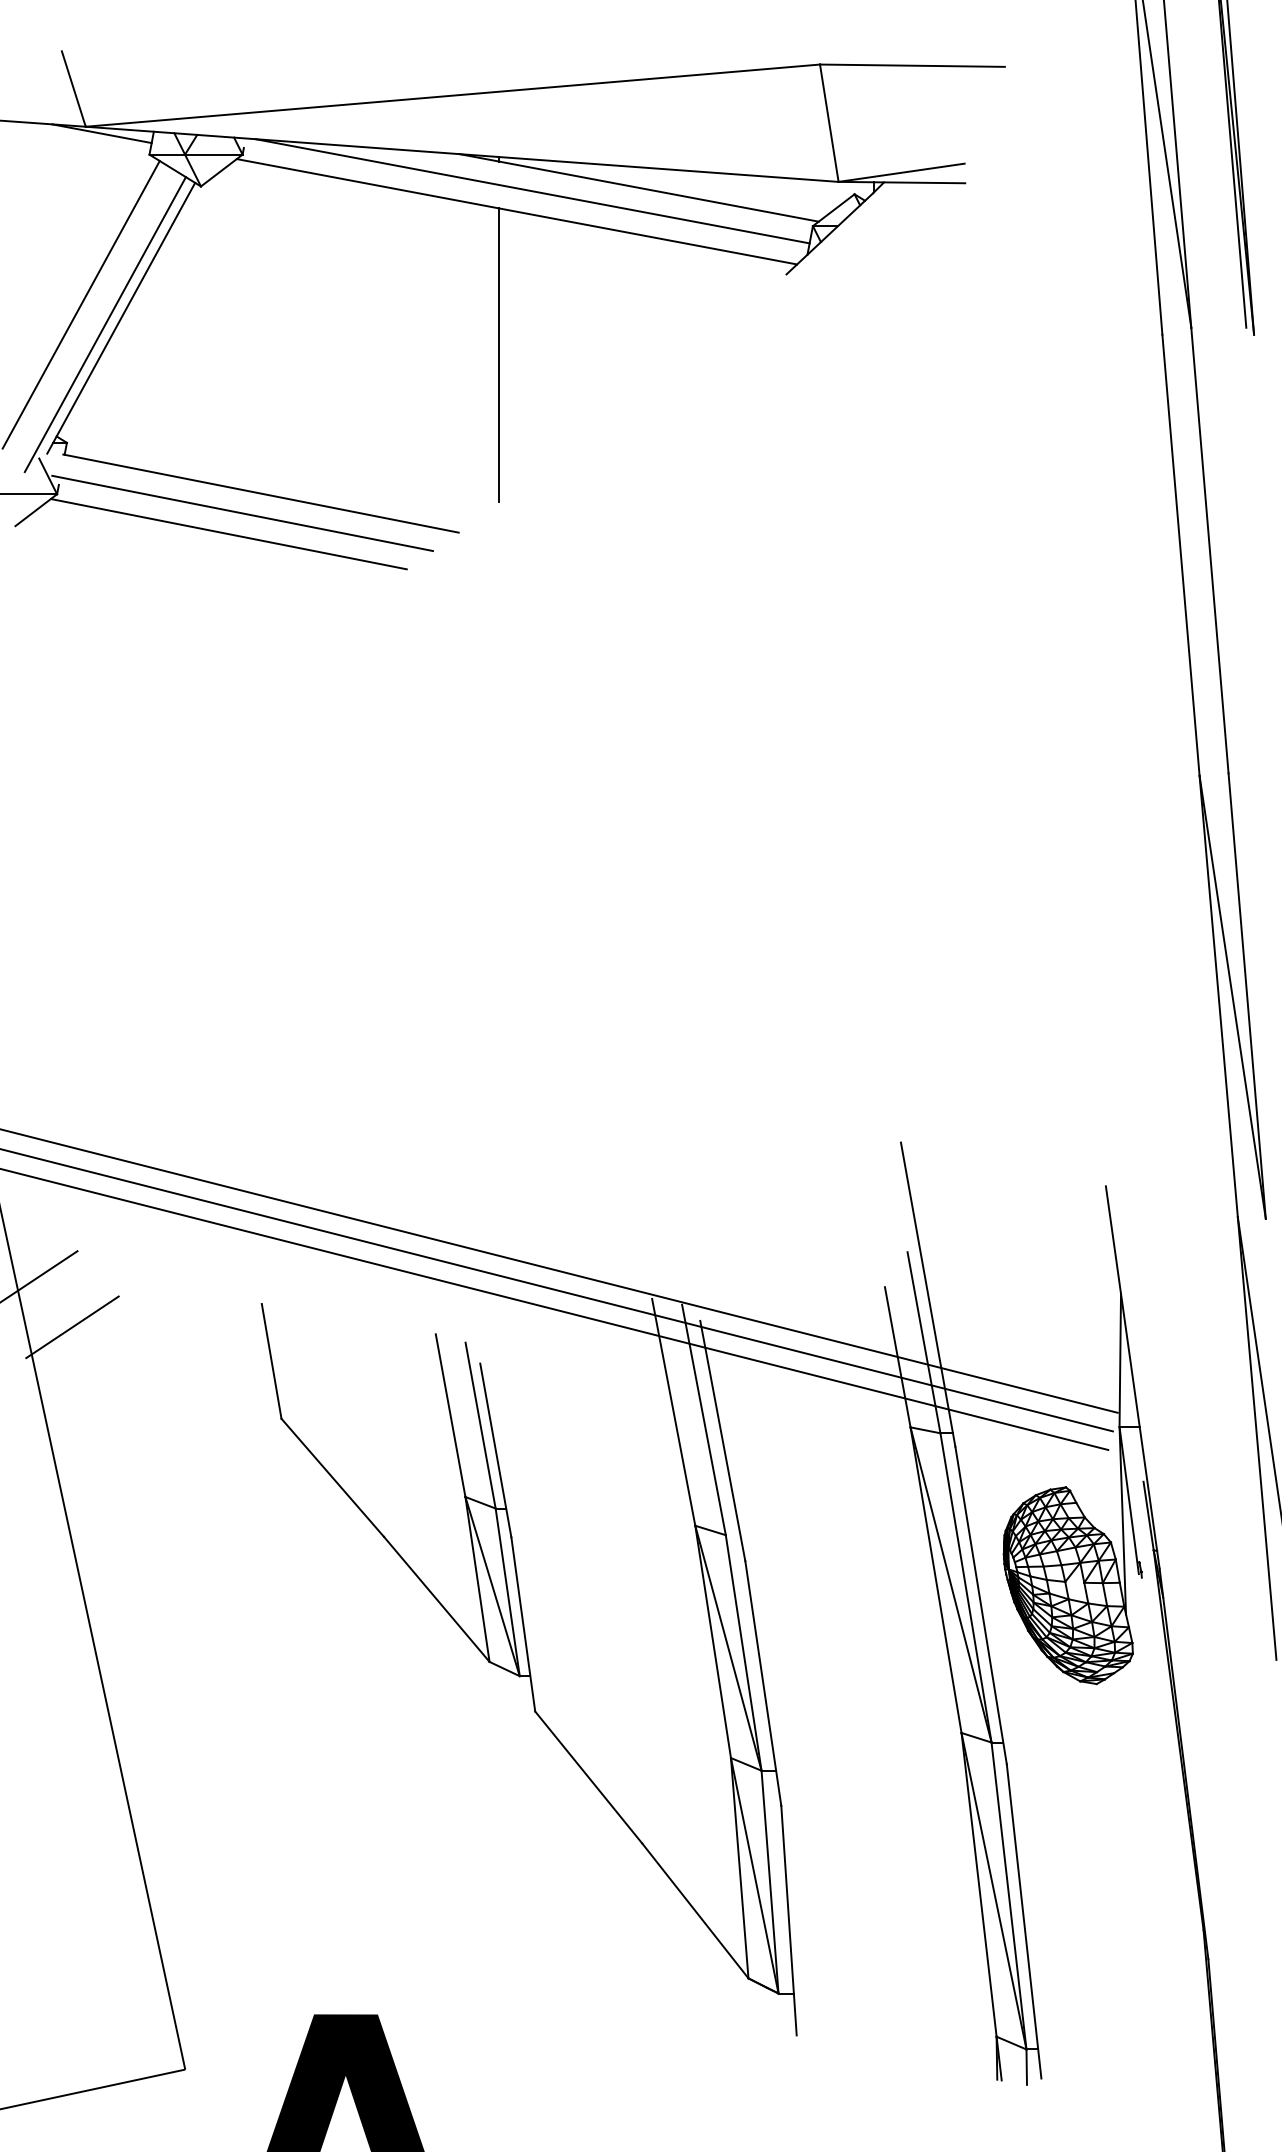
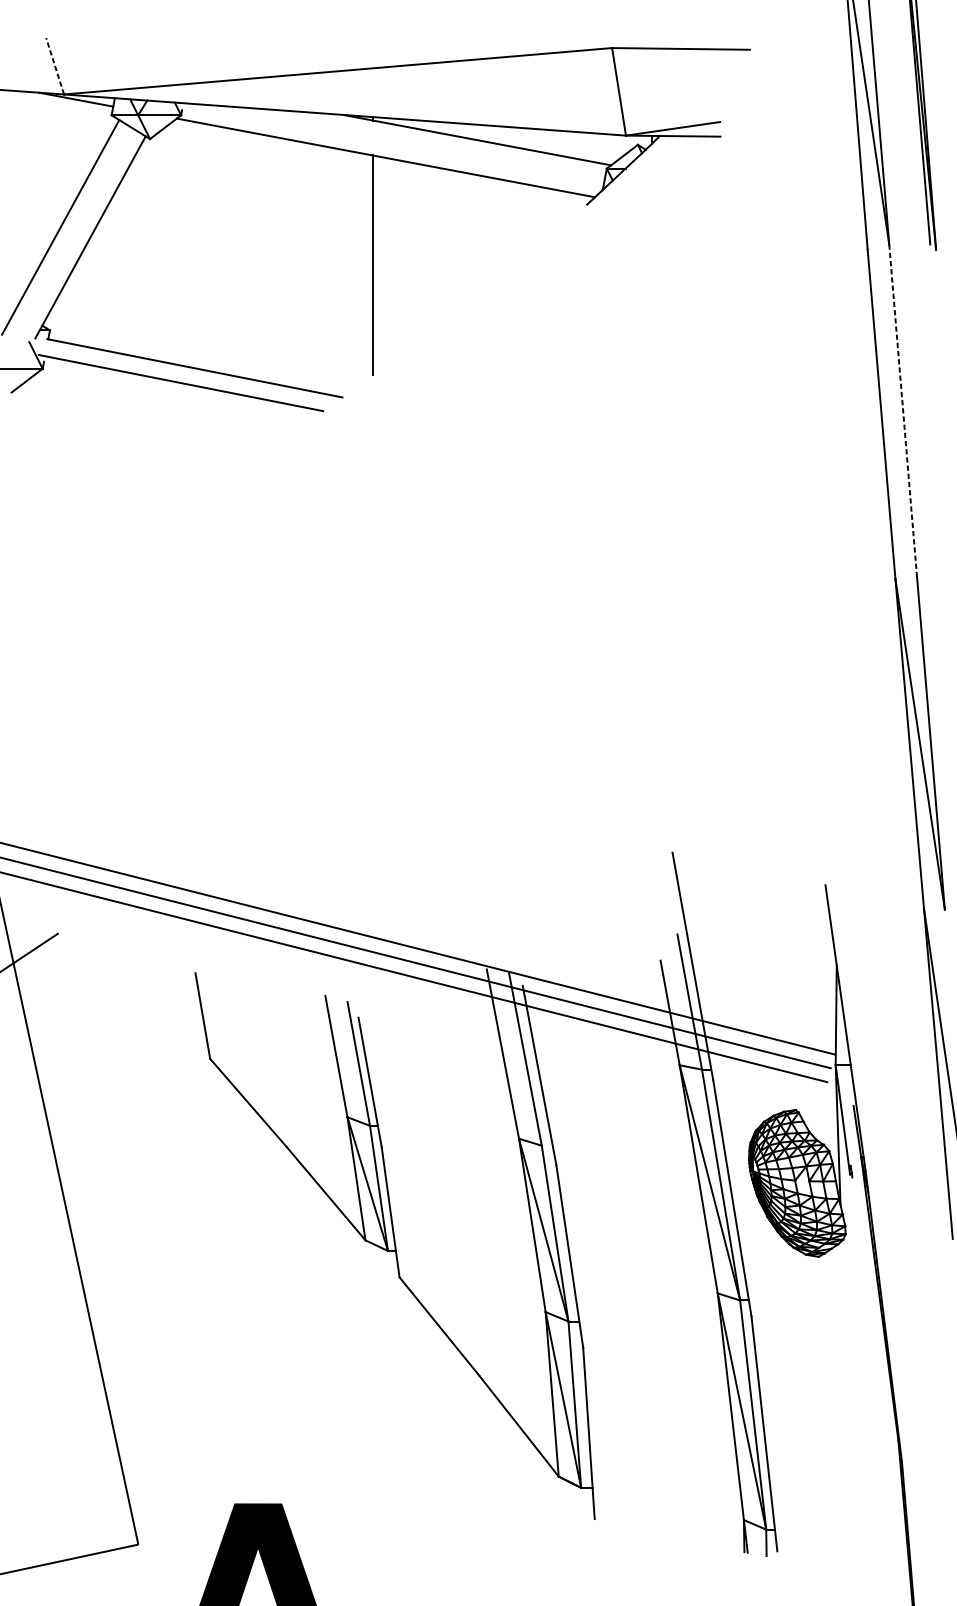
line: (73, 89) -> (54, 66), solid -> dashed
line: (532, 191) -> (397, 142), removed
line: (104, 324) -> (78, 242), removed
line: (228, 534) -> (170, 398), removed
line: (1209, 550) -> (902, 410), solid -> dashed
line: (72, 1327) -> (54, 990), removed

